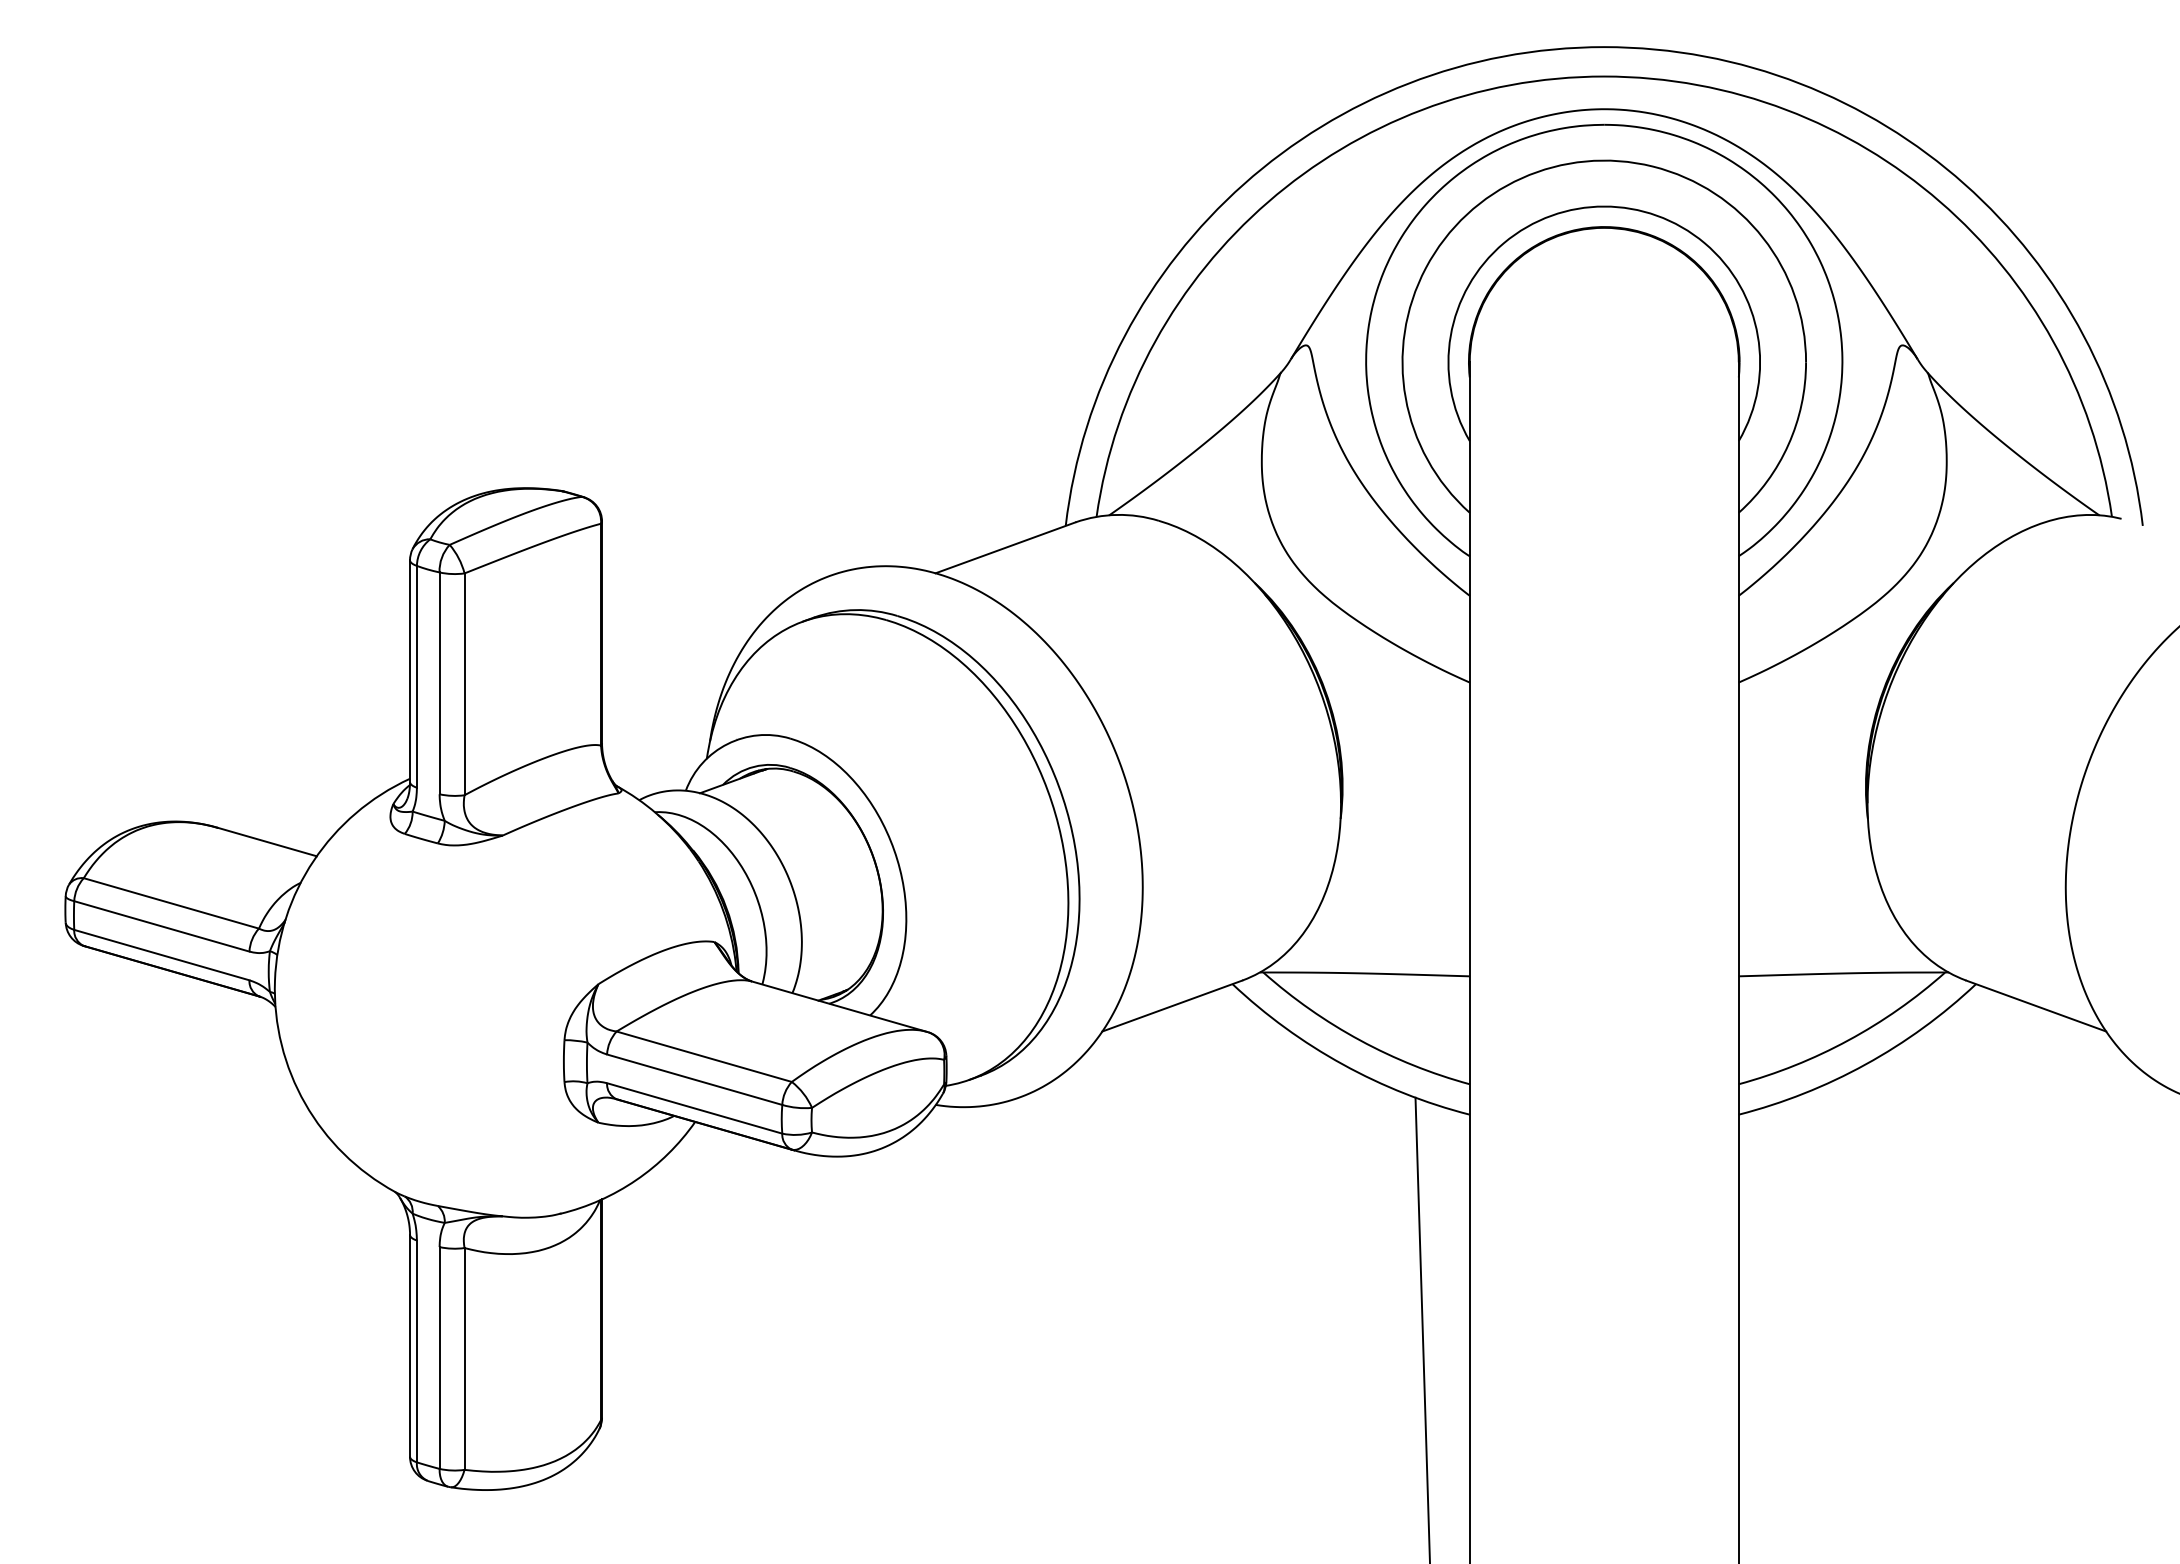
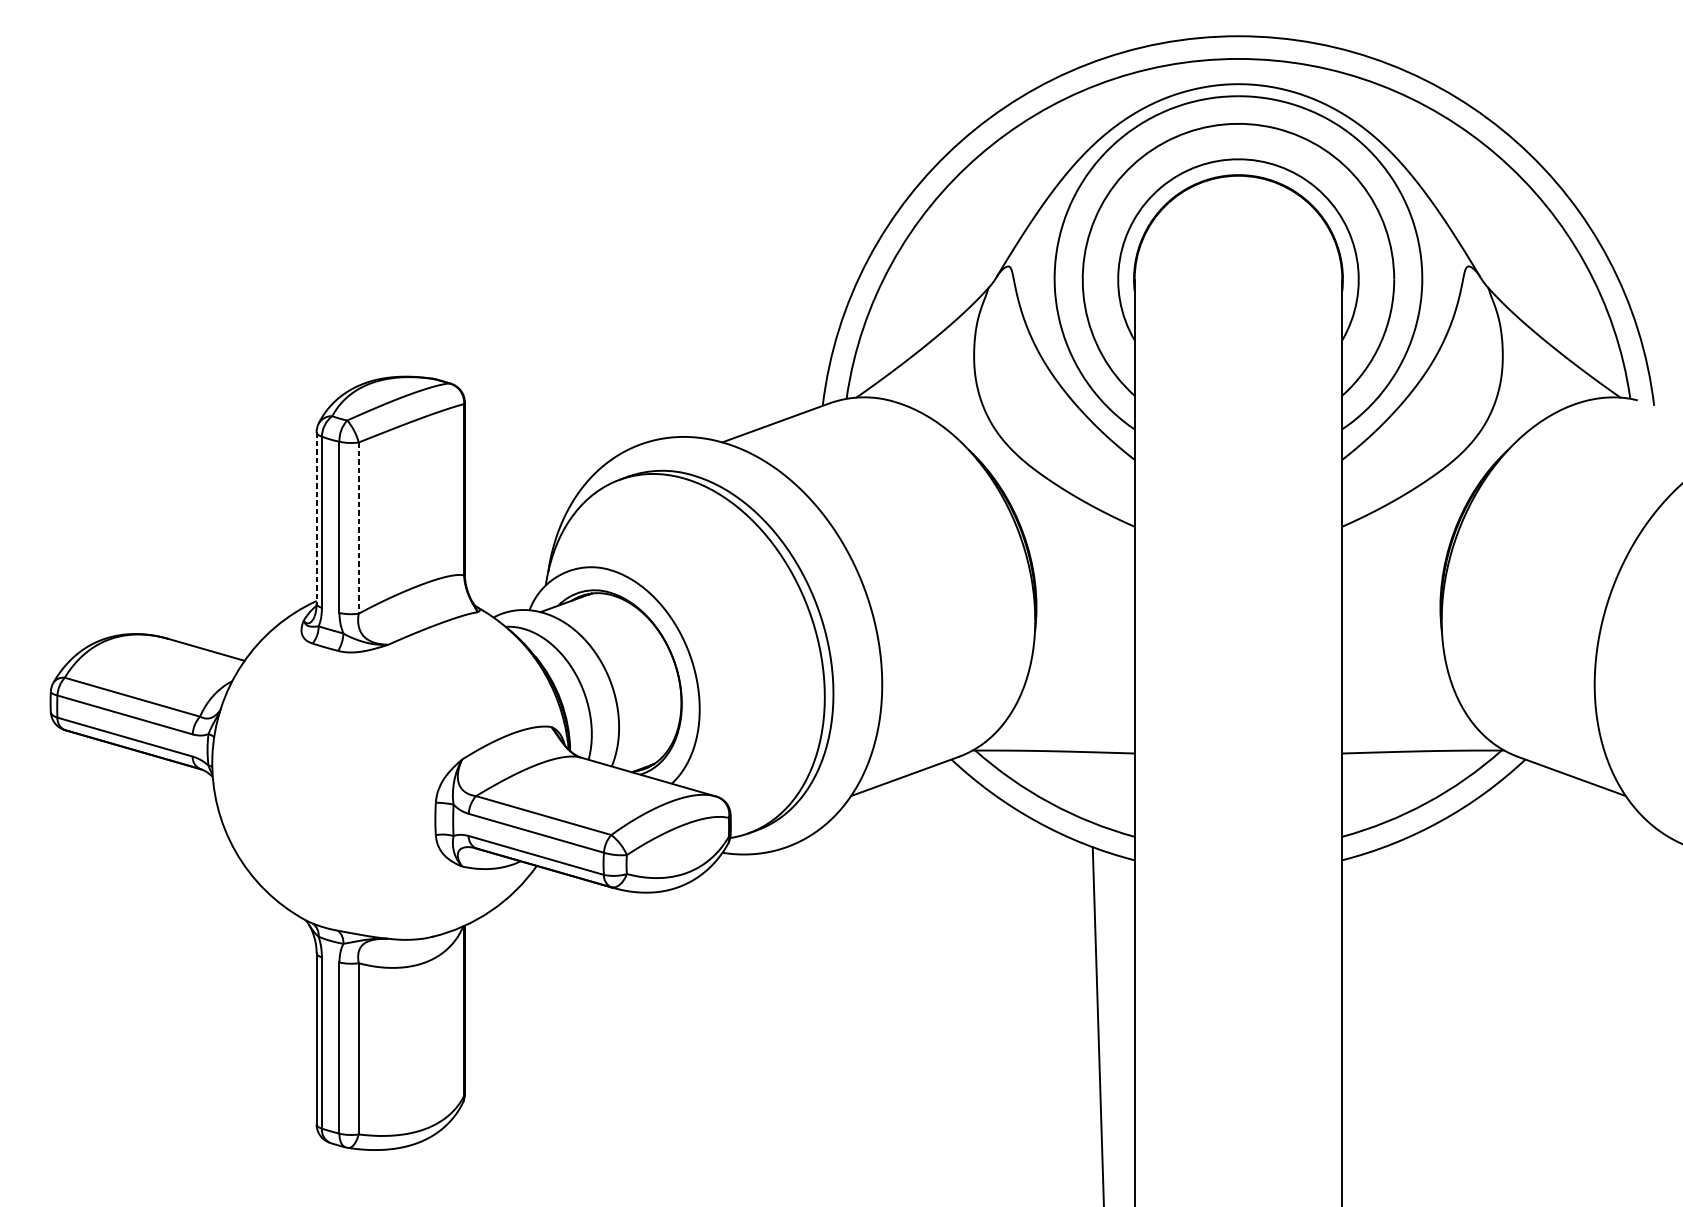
line: (410, 671) -> (316, 518), solid -> dashed
line: (464, 684) -> (358, 528), solid -> dashed

